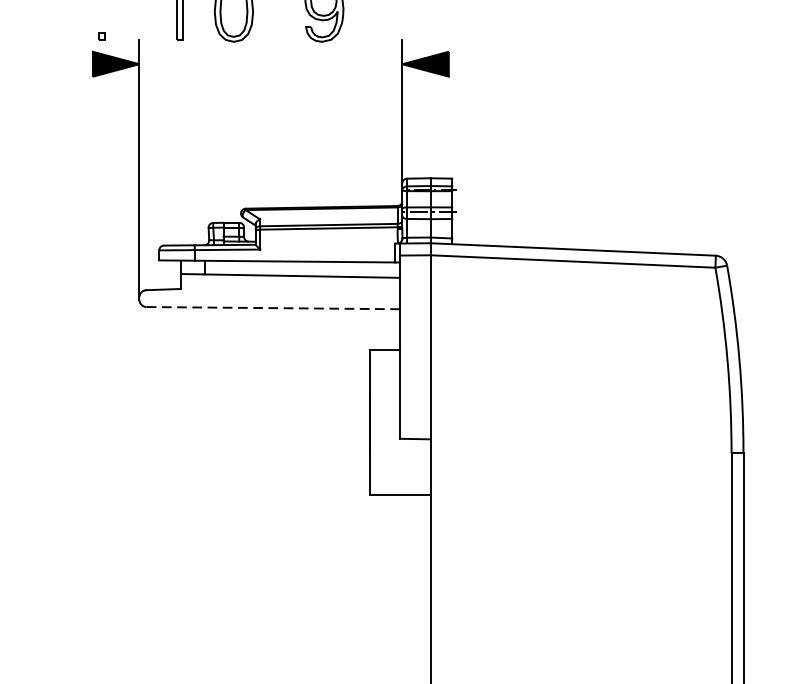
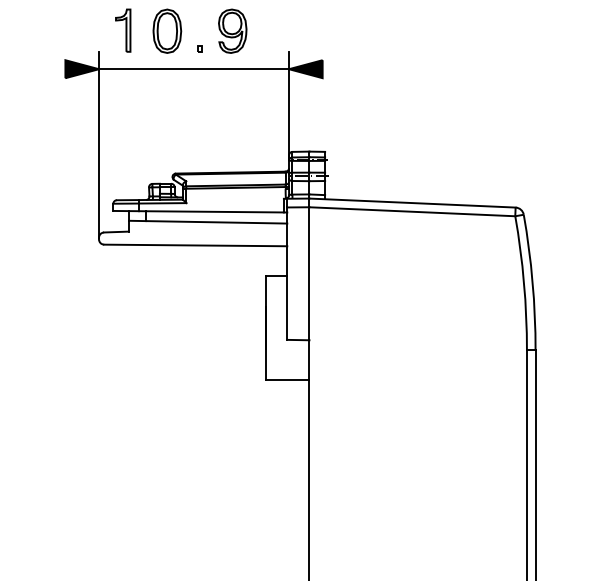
part: (101, 35) -> (199, 48), moved
line: (271, 64) -> (194, 69), added
line: (272, 308) -> (195, 245), dashed -> solid

